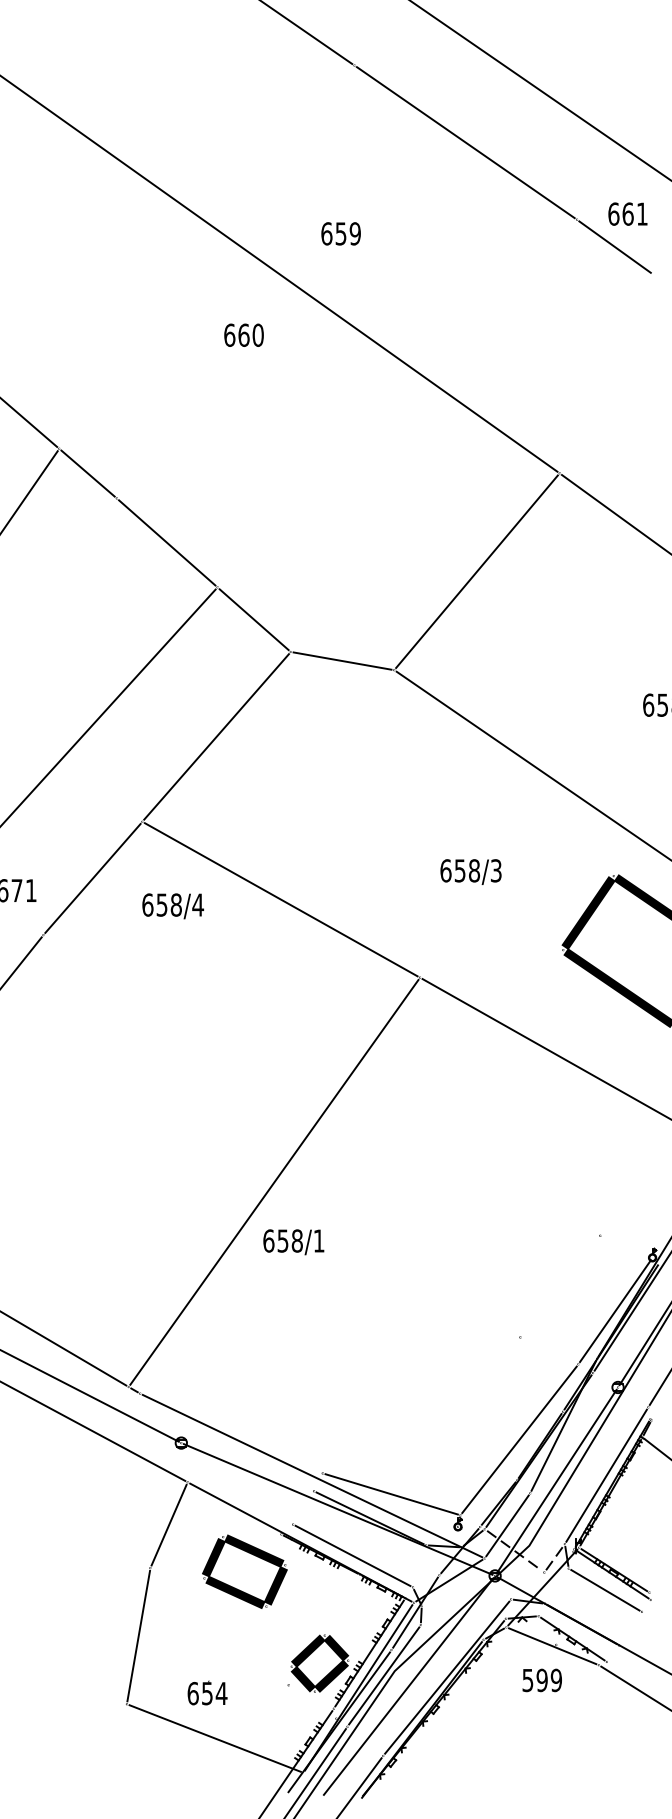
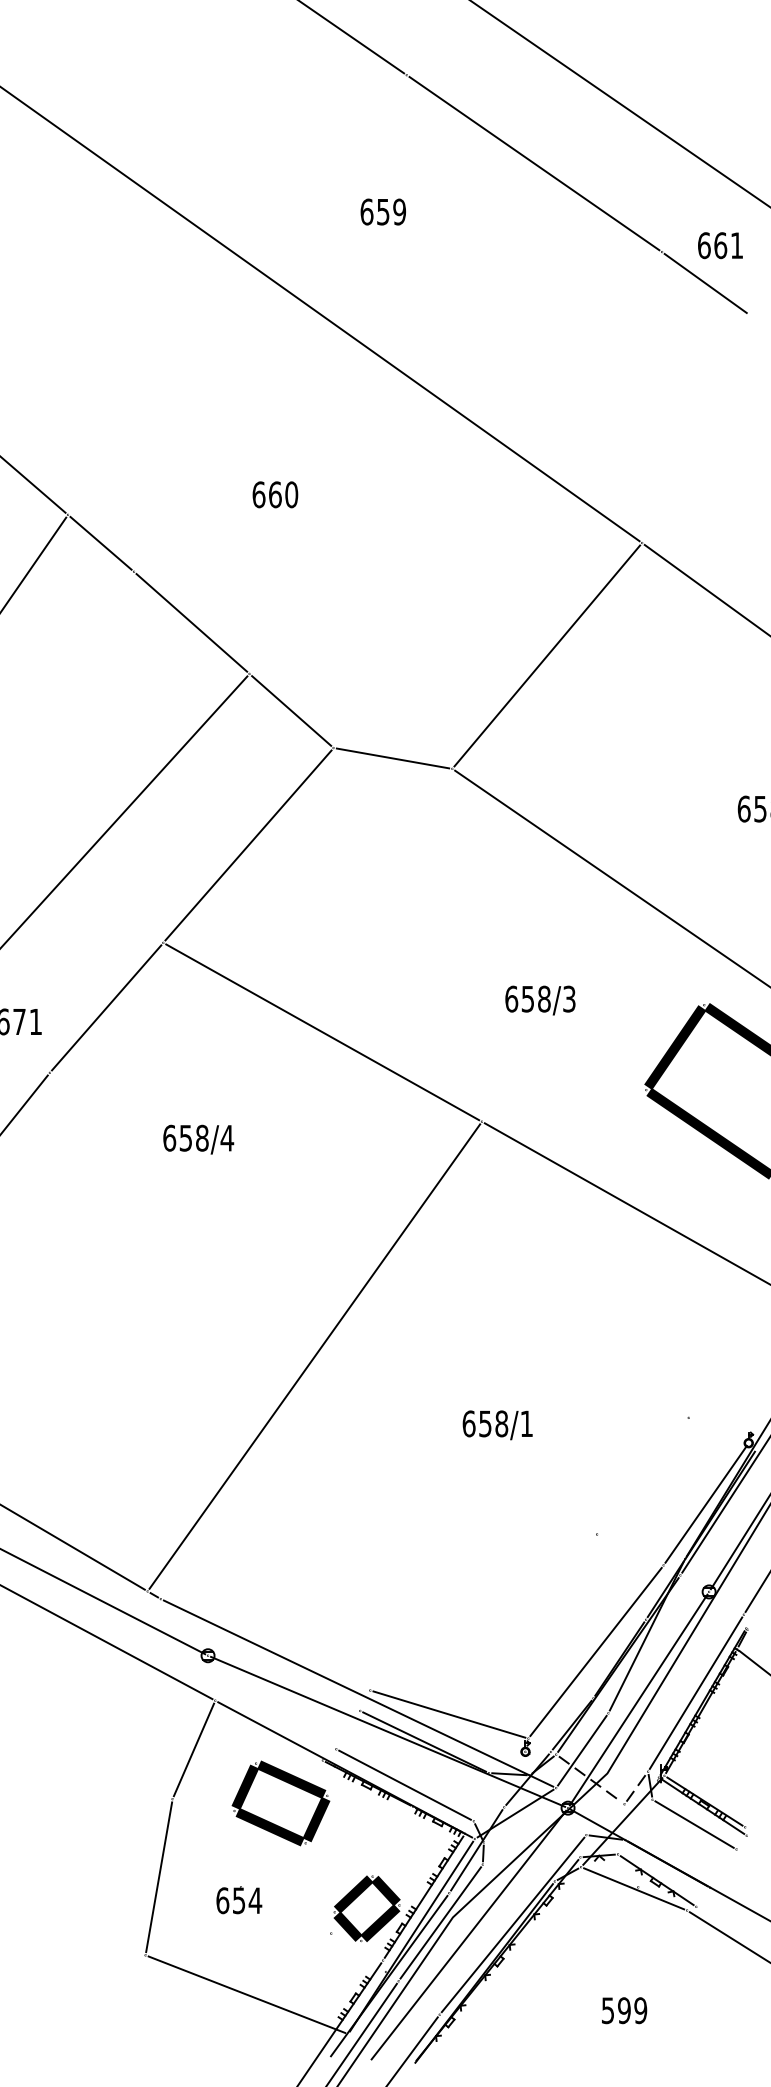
text: (340, 233) -> (382, 211), moved
text: (243, 334) -> (274, 493), moved
text: (172, 906) -> (197, 1139), moved
text: (293, 1242) -> (497, 1425), moved
text: (541, 1680) -> (623, 2010), moved
part: (207, 1692) -> (239, 1899), moved

